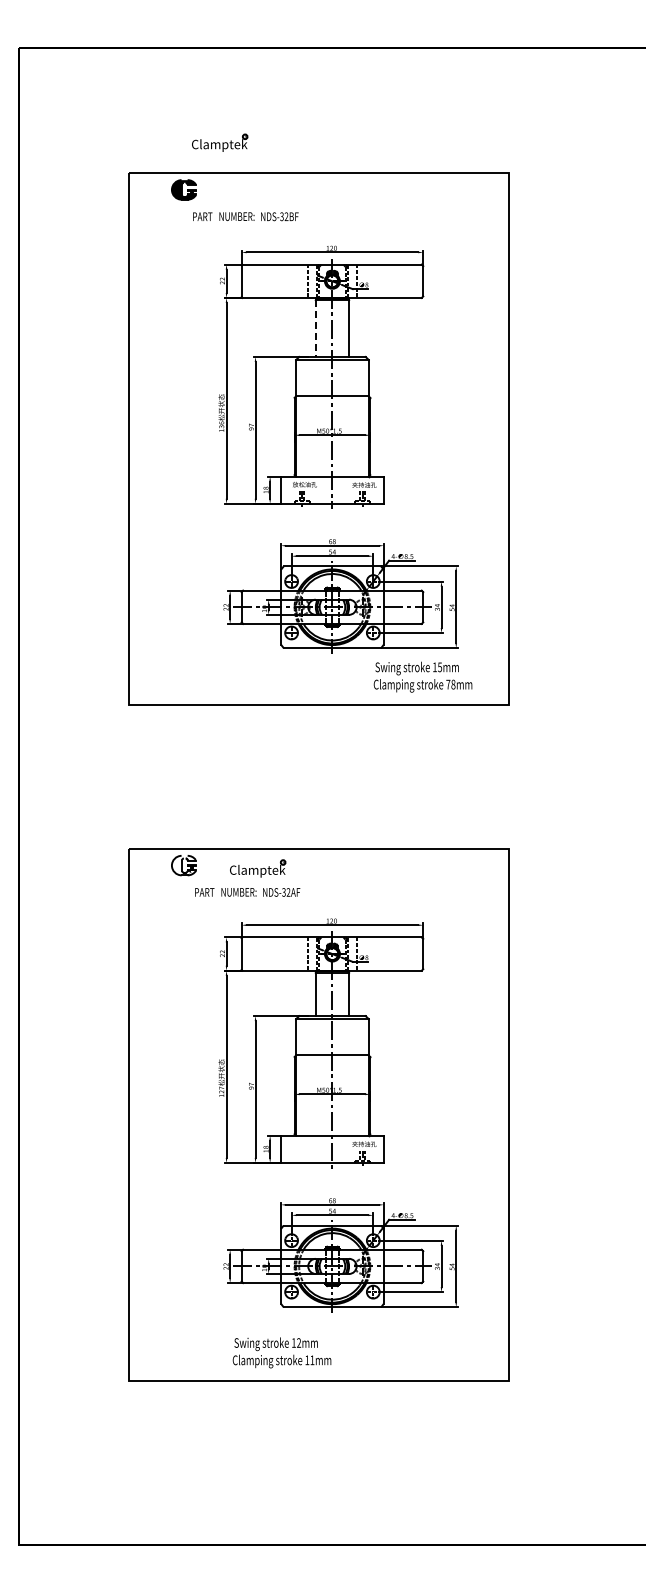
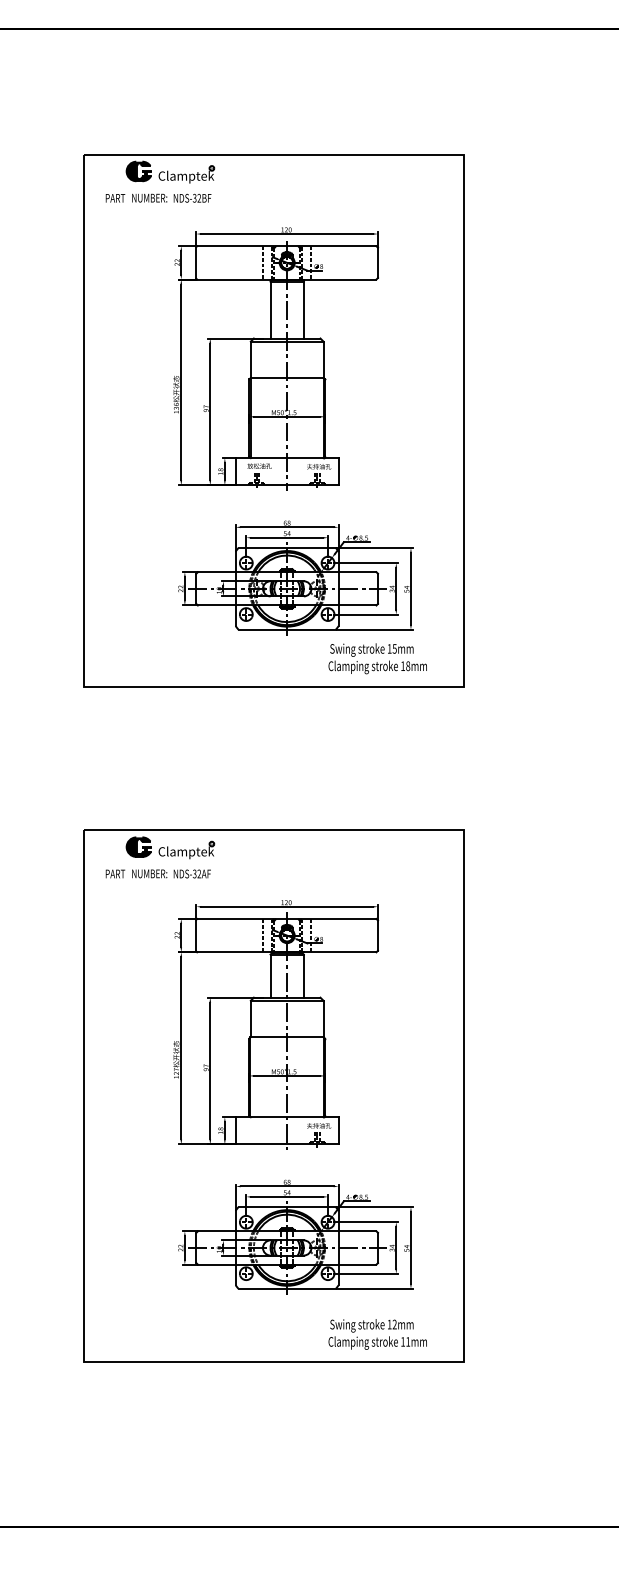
part: (220, 142) -> (187, 174), moved
text: (245, 216) -> (158, 198), moved
line: (315, 329) -> (270, 311), dashed -> solid
text: (448, 684) -> (403, 666), 78mm -> 18mm
fill: (183, 865) -> (138, 847), added
part: (258, 868) -> (187, 850), moved
text: (247, 892) -> (158, 874), moved
text: (281, 1352) -> (377, 1334), moved

